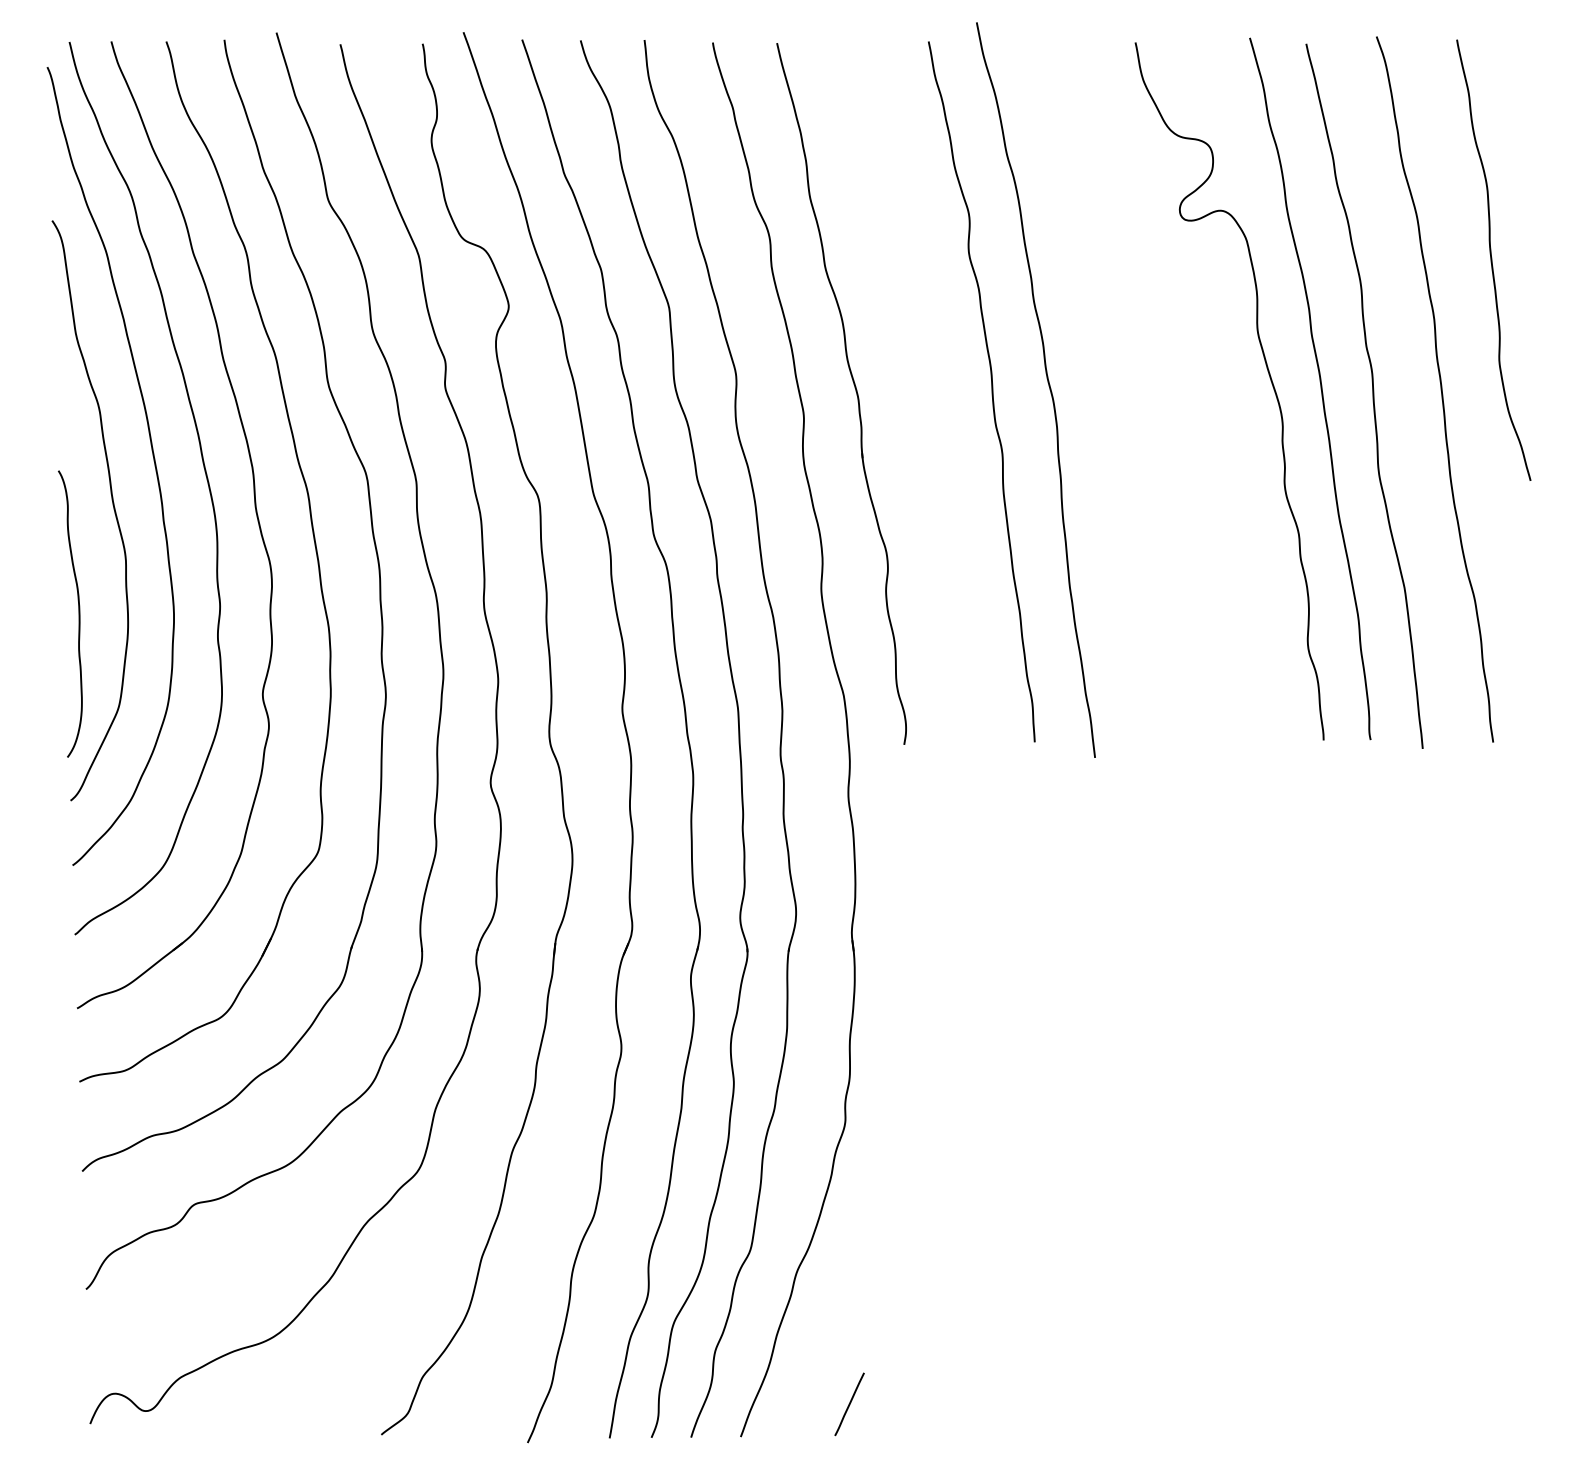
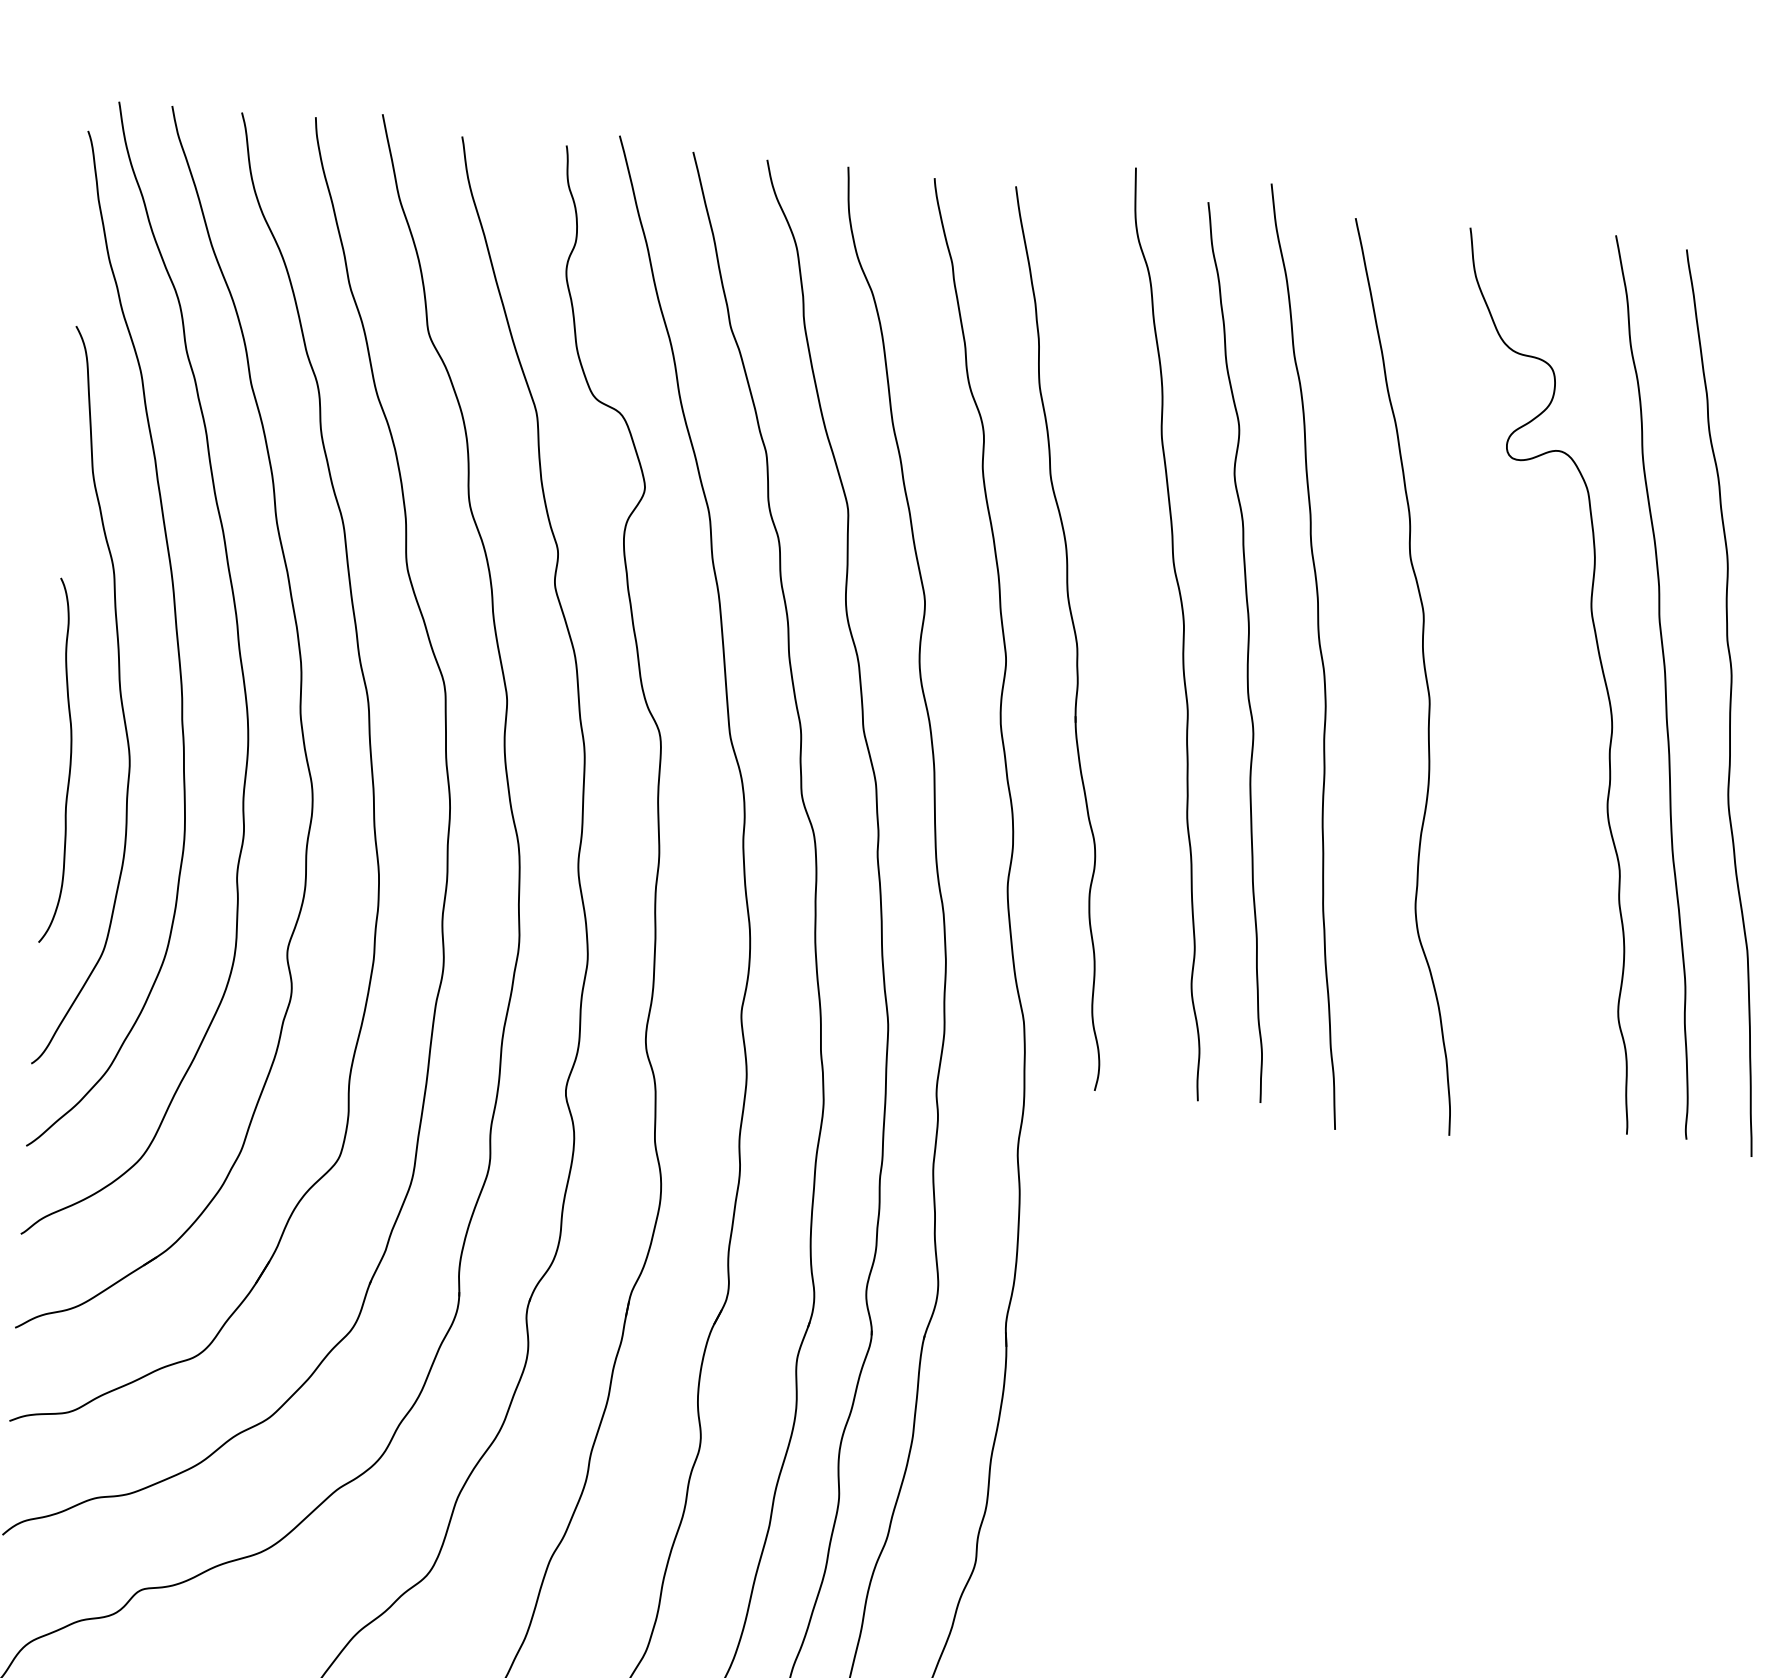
curve: (939, 380) -> (1182, 633), added
curve: (1131, 394) -> (1423, 673), added
curve: (78, 613) -> (69, 761), moved

